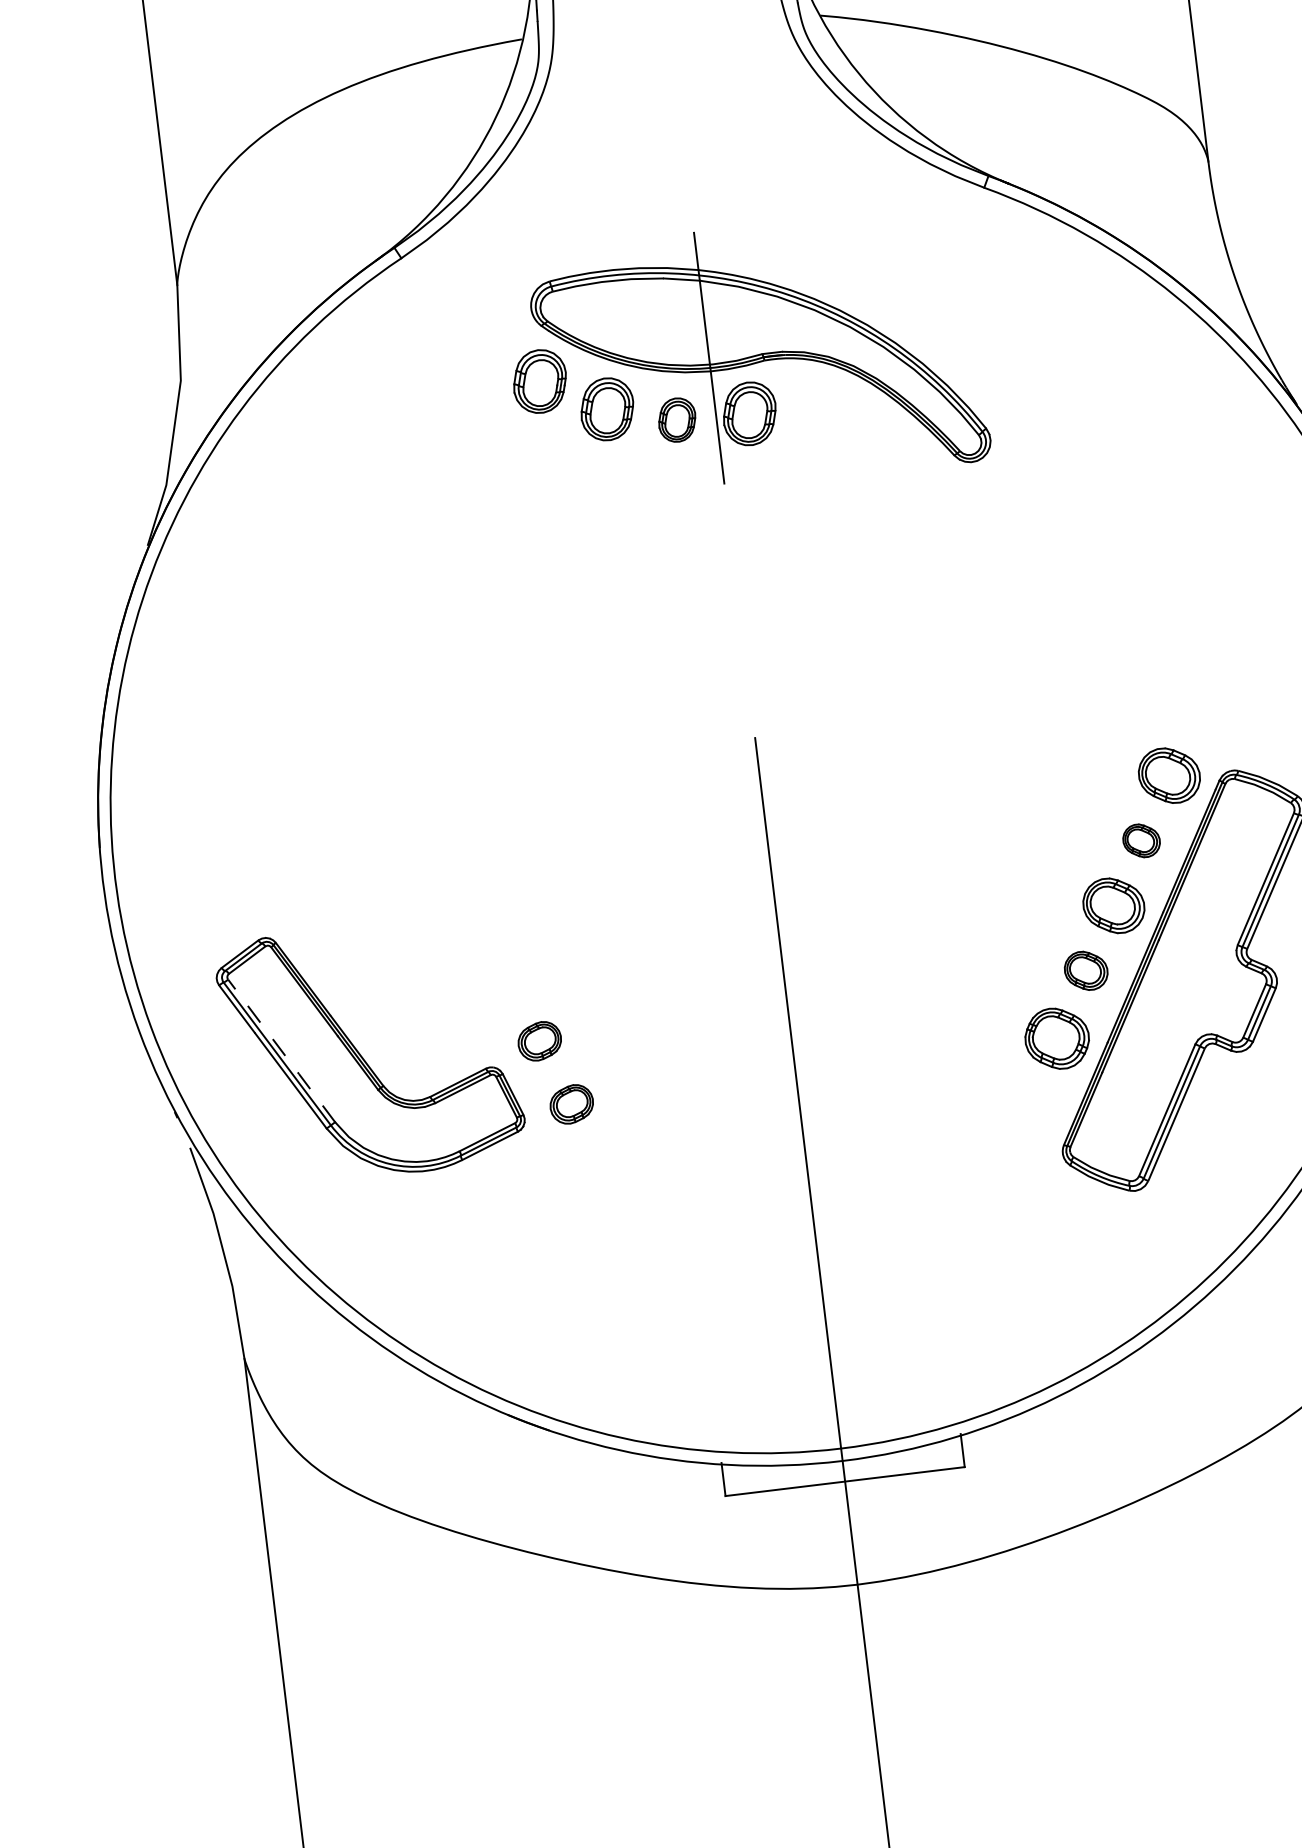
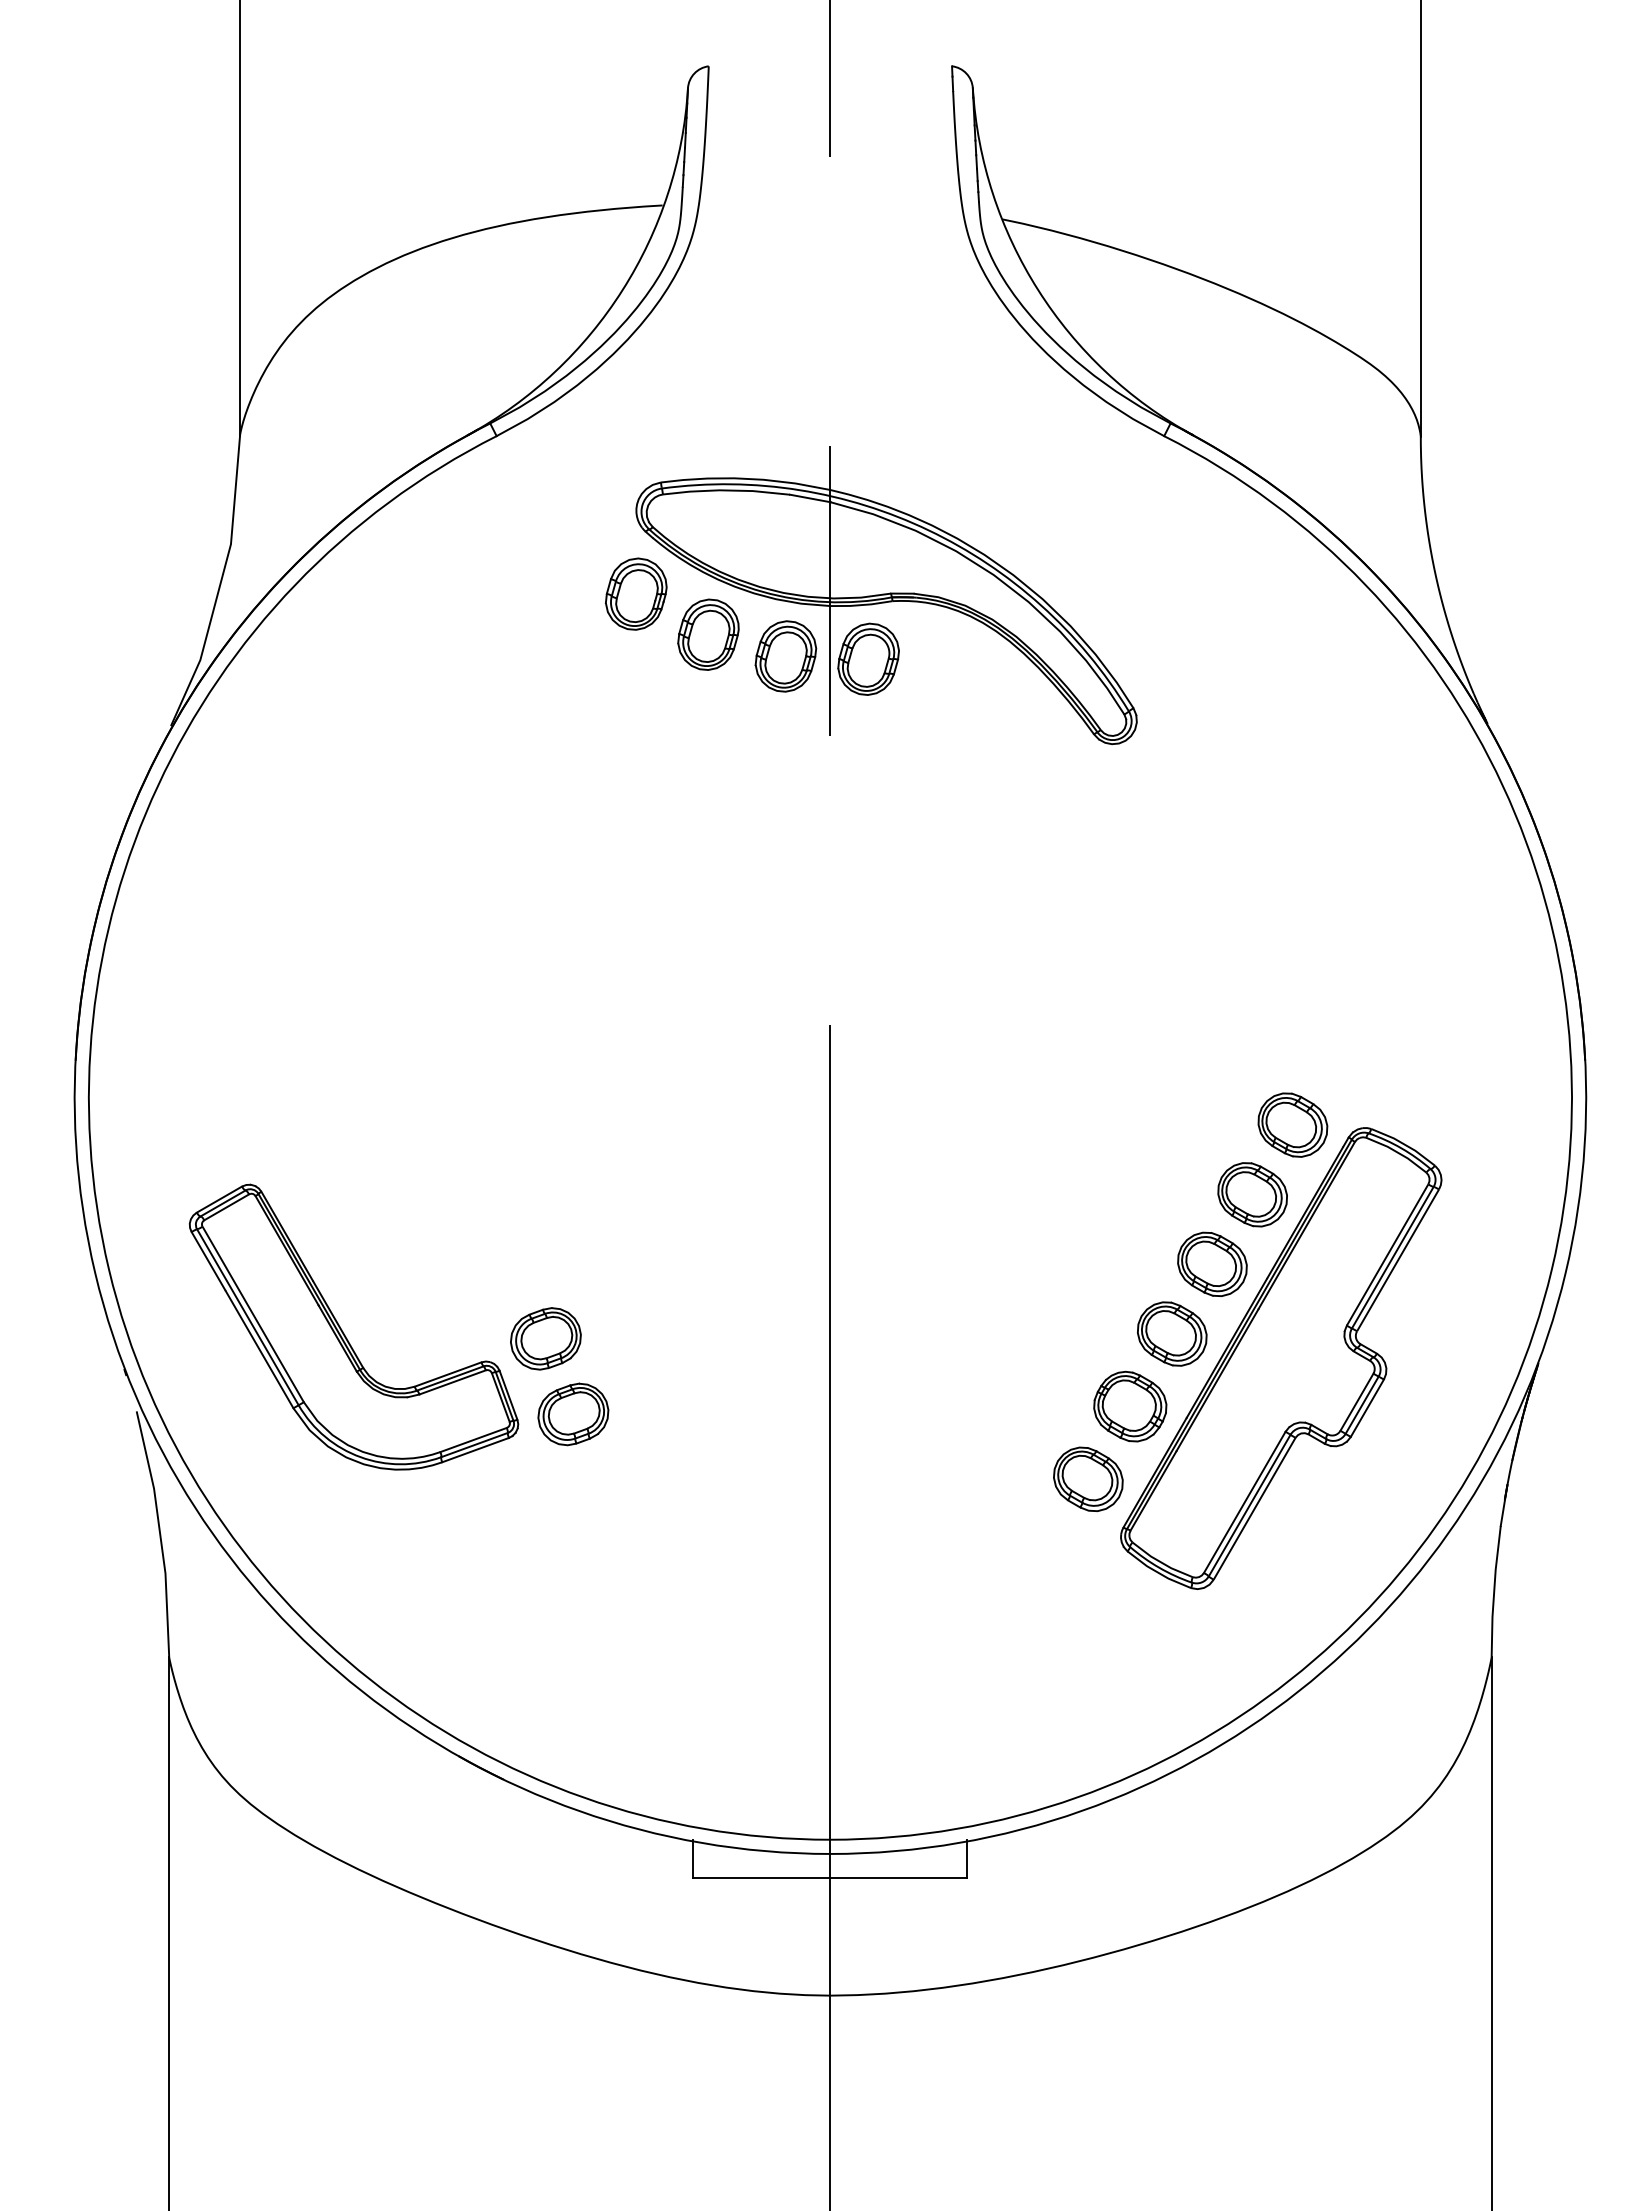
part: (676, 420) -> (785, 656), size x1.43
part: (1141, 840) -> (1252, 1194), size x1.67
part: (1086, 970) -> (1172, 1333), size x1.43
part: (539, 1041) -> (545, 1338), size x1.43
line: (281, 1050) -> (253, 1314), dashed -> solid
part: (571, 1104) -> (573, 1414), size x1.43
part: (1028, 1106) -> (1088, 1479), added

